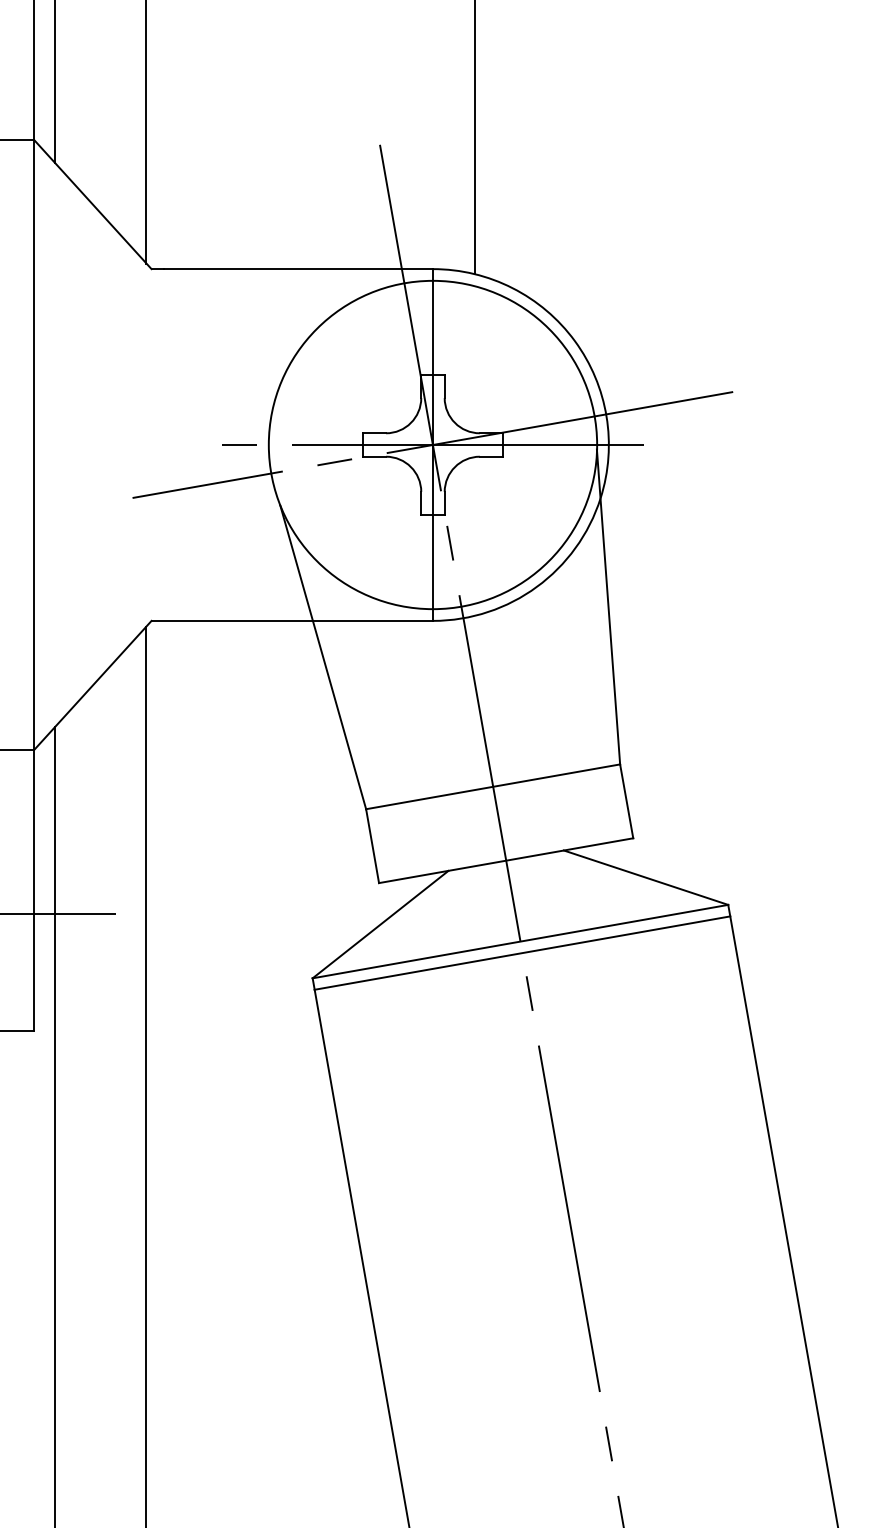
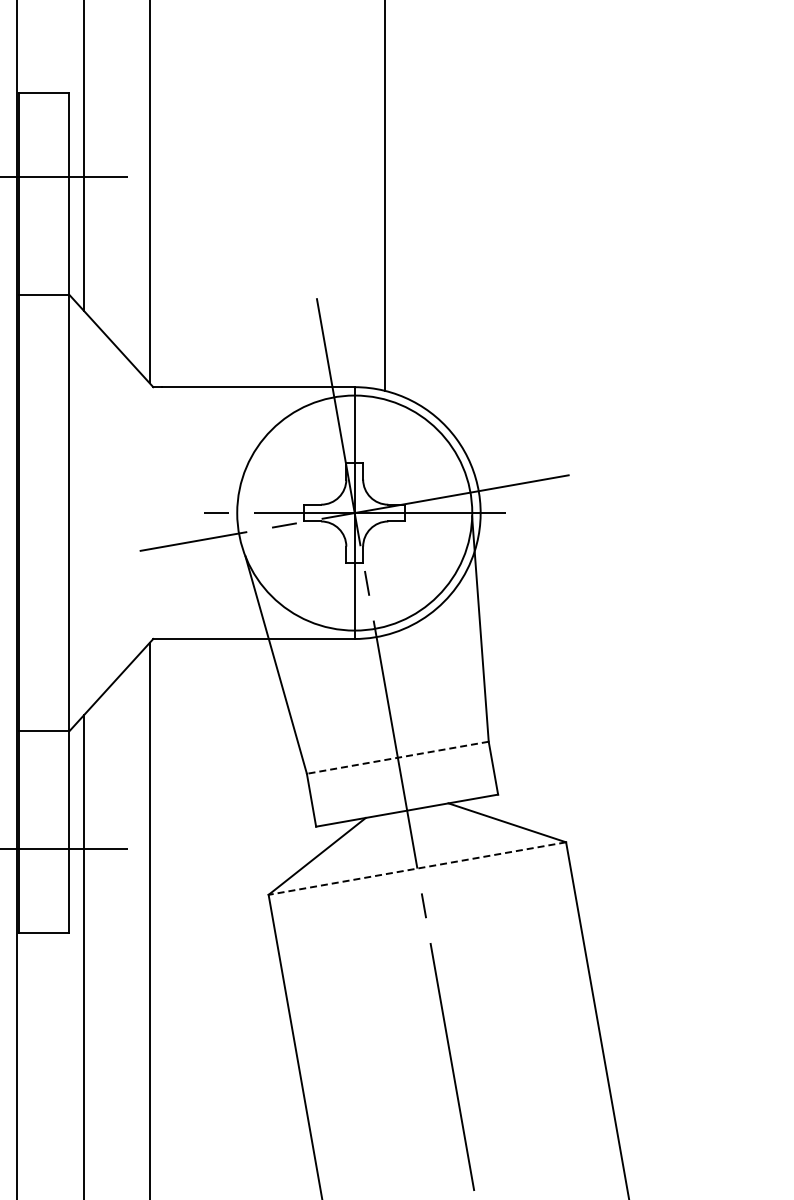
line: (492, 786) -> (397, 757), solid -> dashed
line: (519, 941) -> (416, 868), solid -> dashed
line: (522, 952) -> (418, 876), removed

